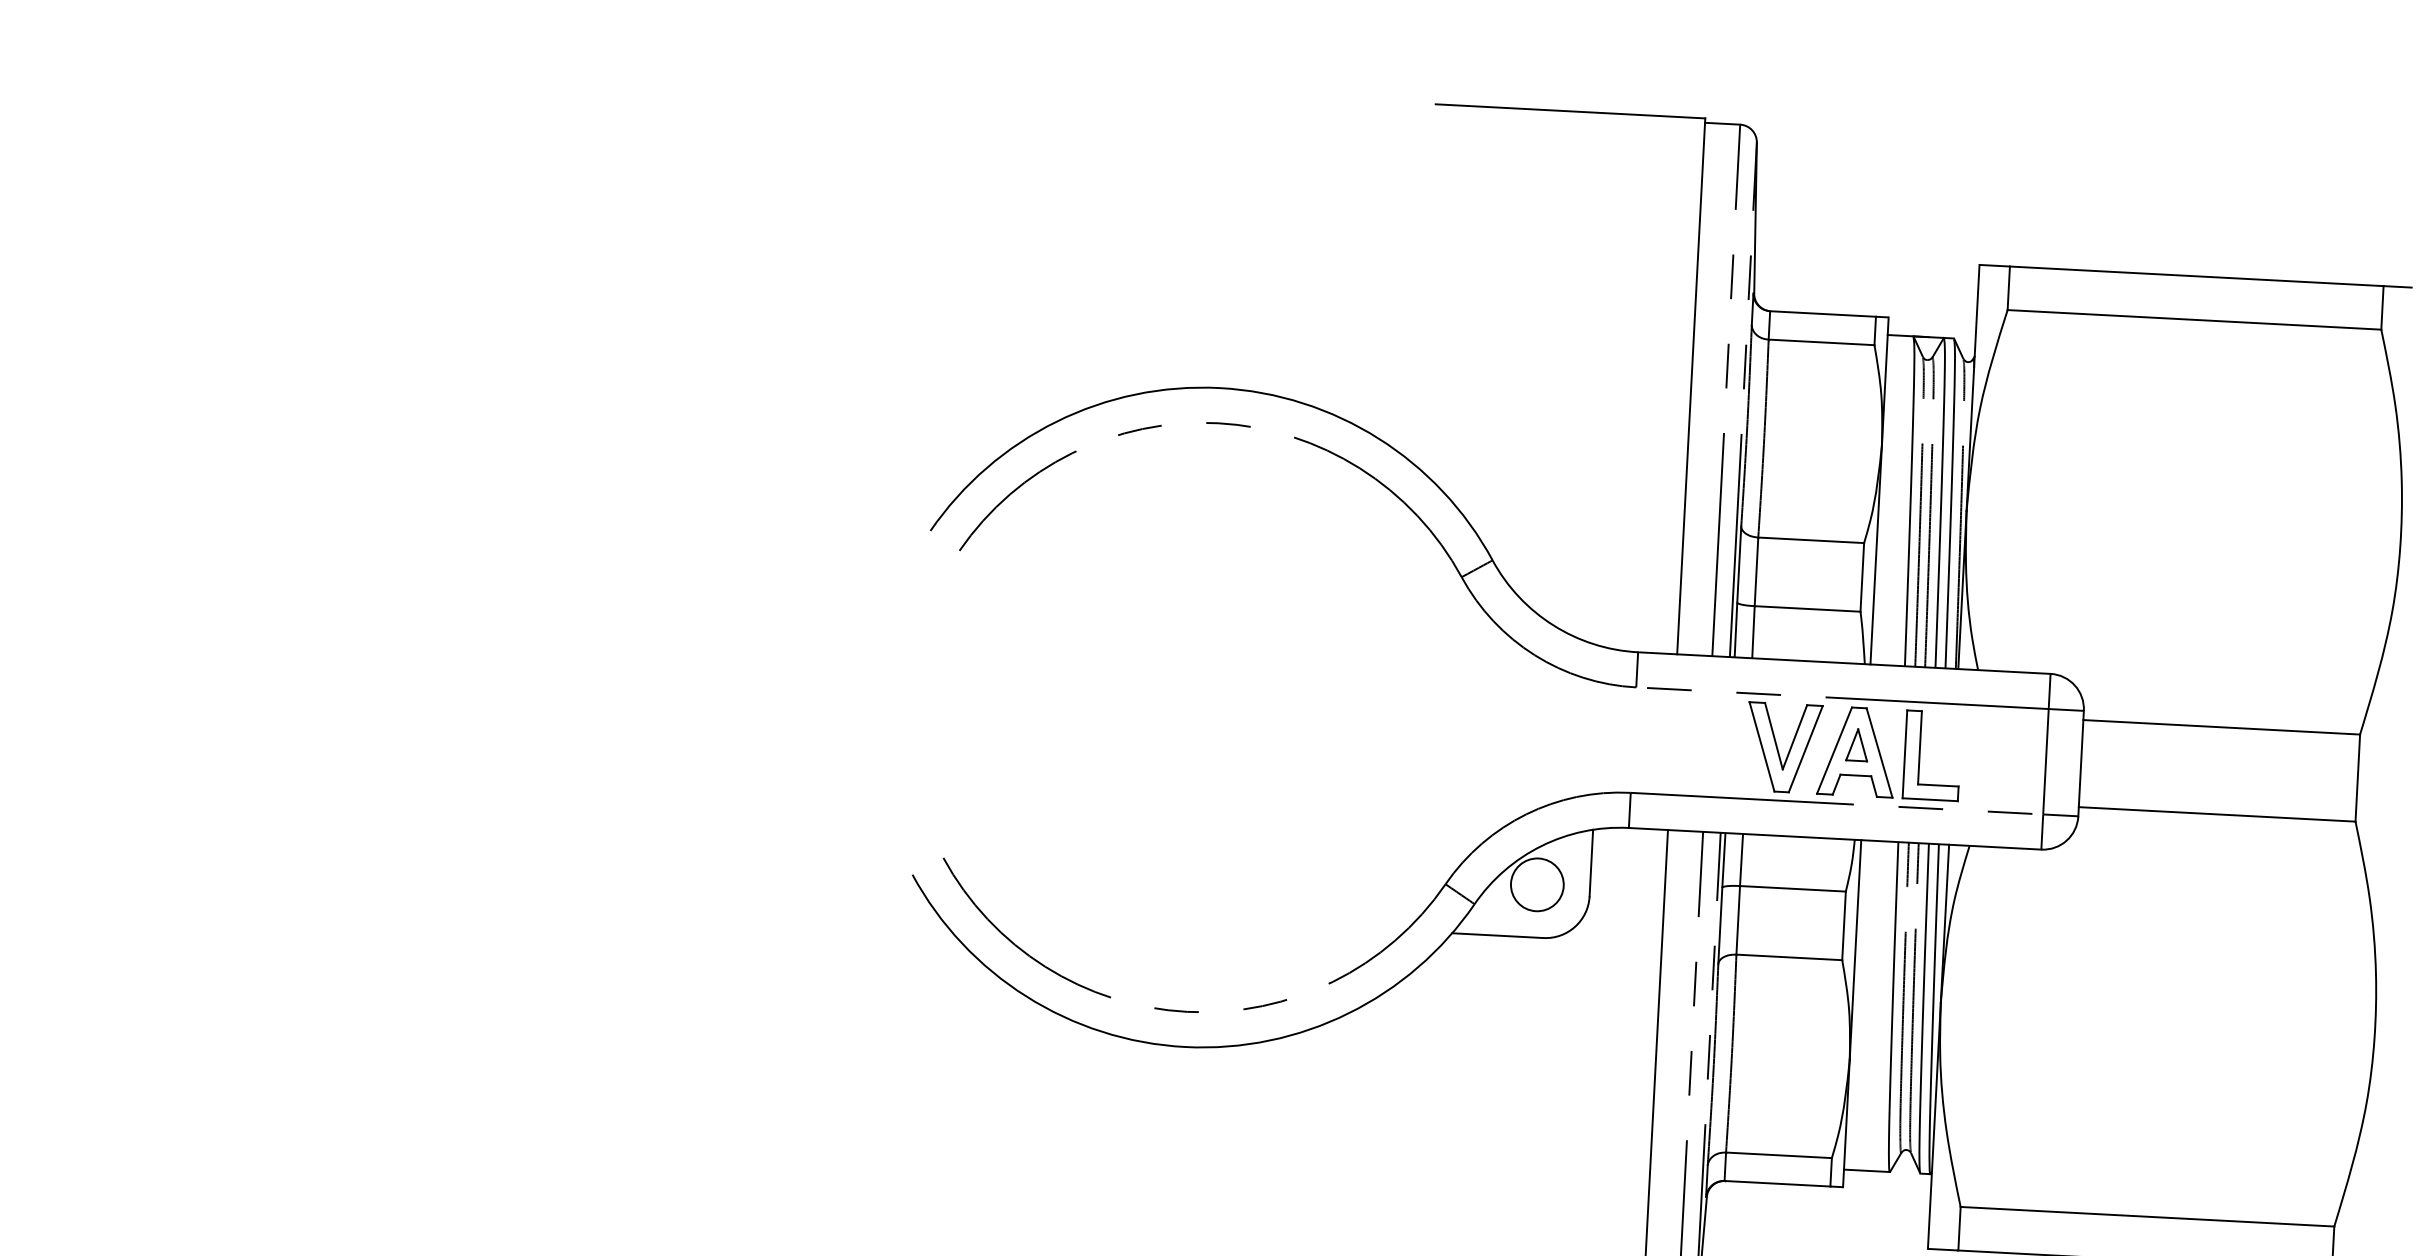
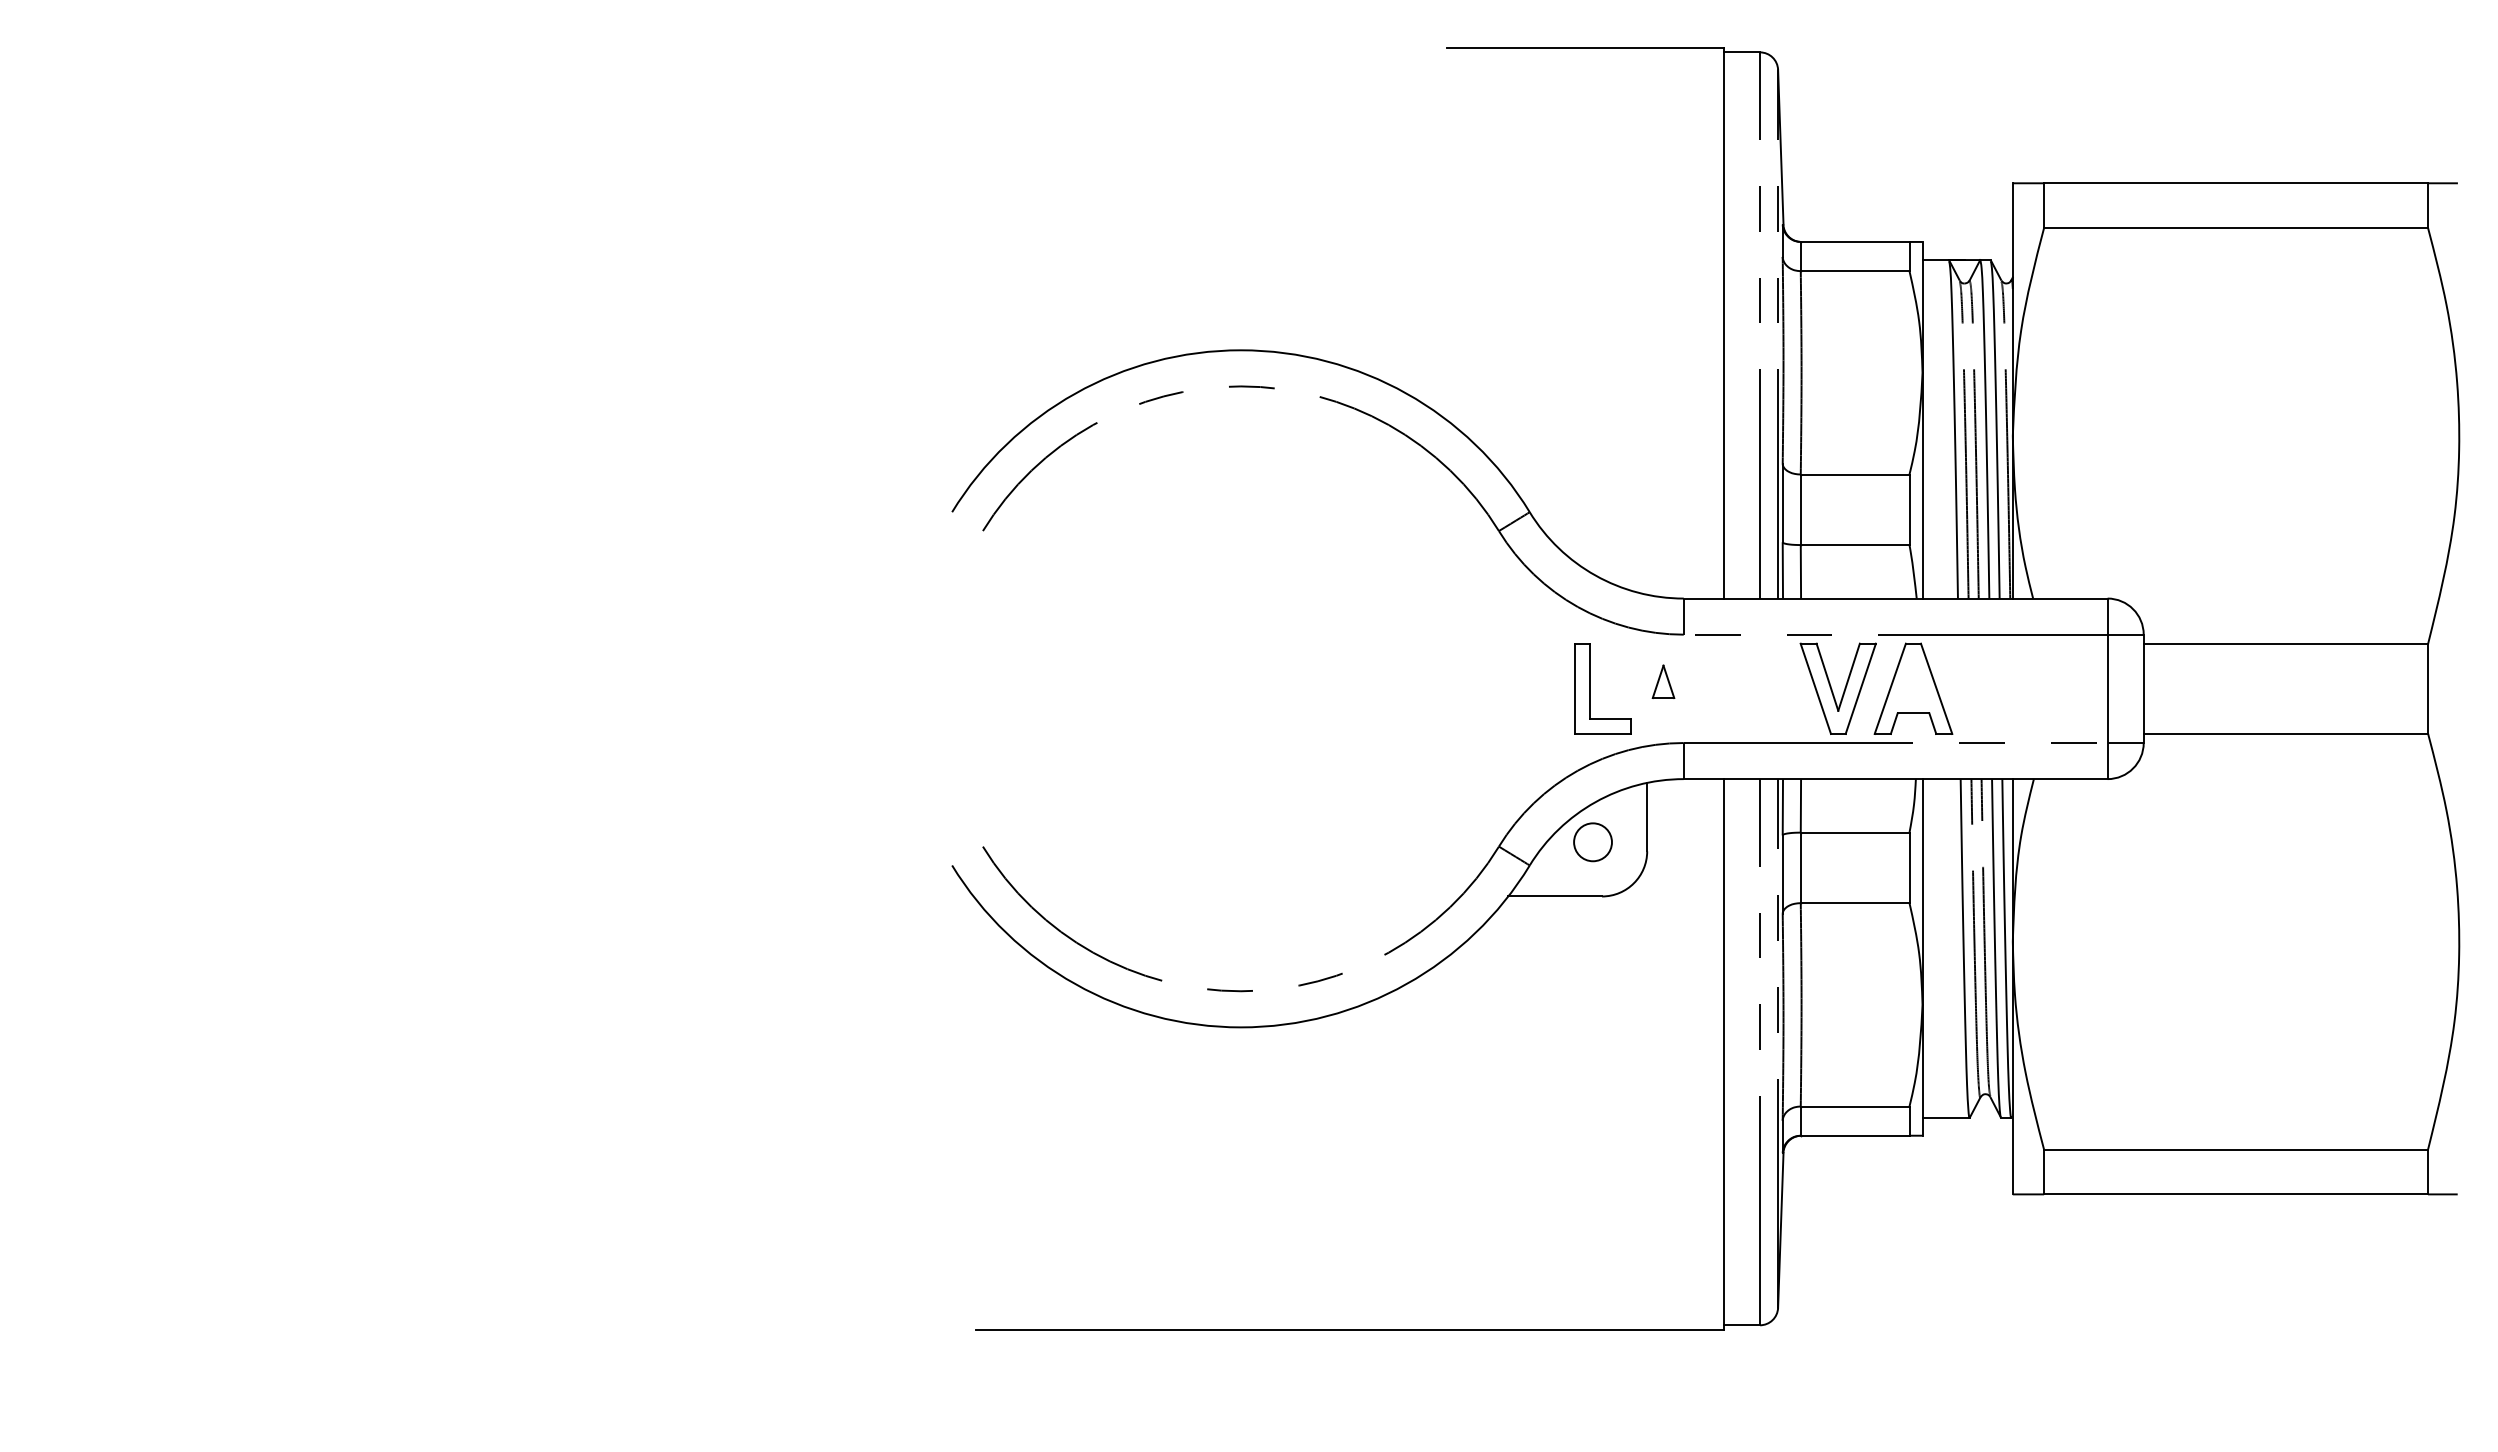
part: (1857, 744) -> (1663, 681), moved
part: (1920, 754) -> (1590, 688), moved
circle: (1536, 885) -> (1592, 842), size x0.7

